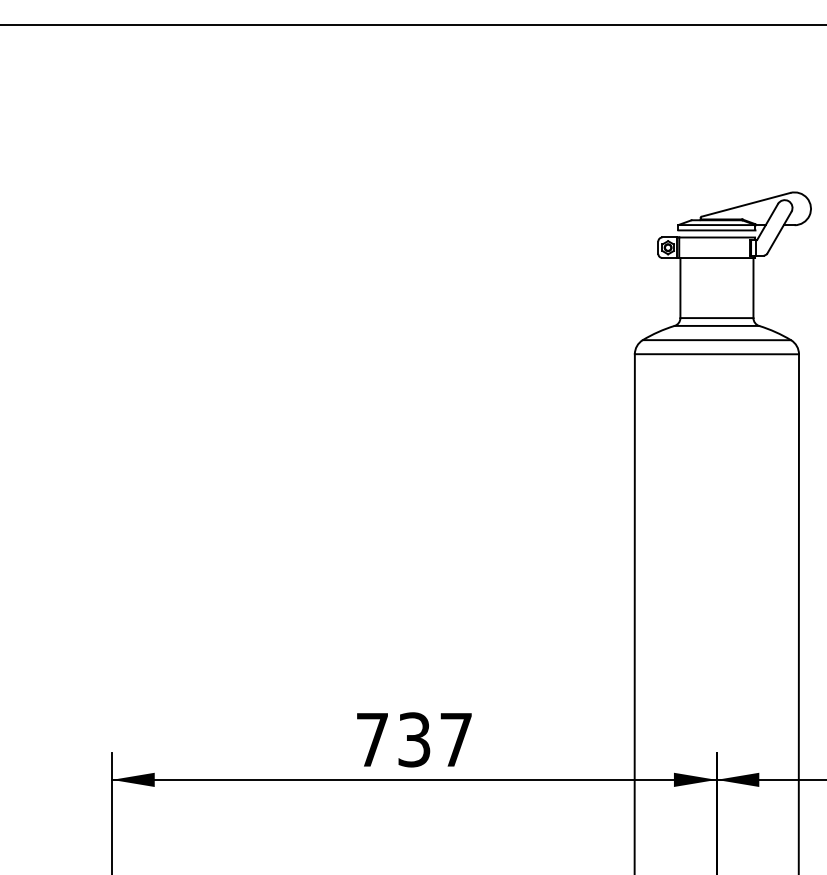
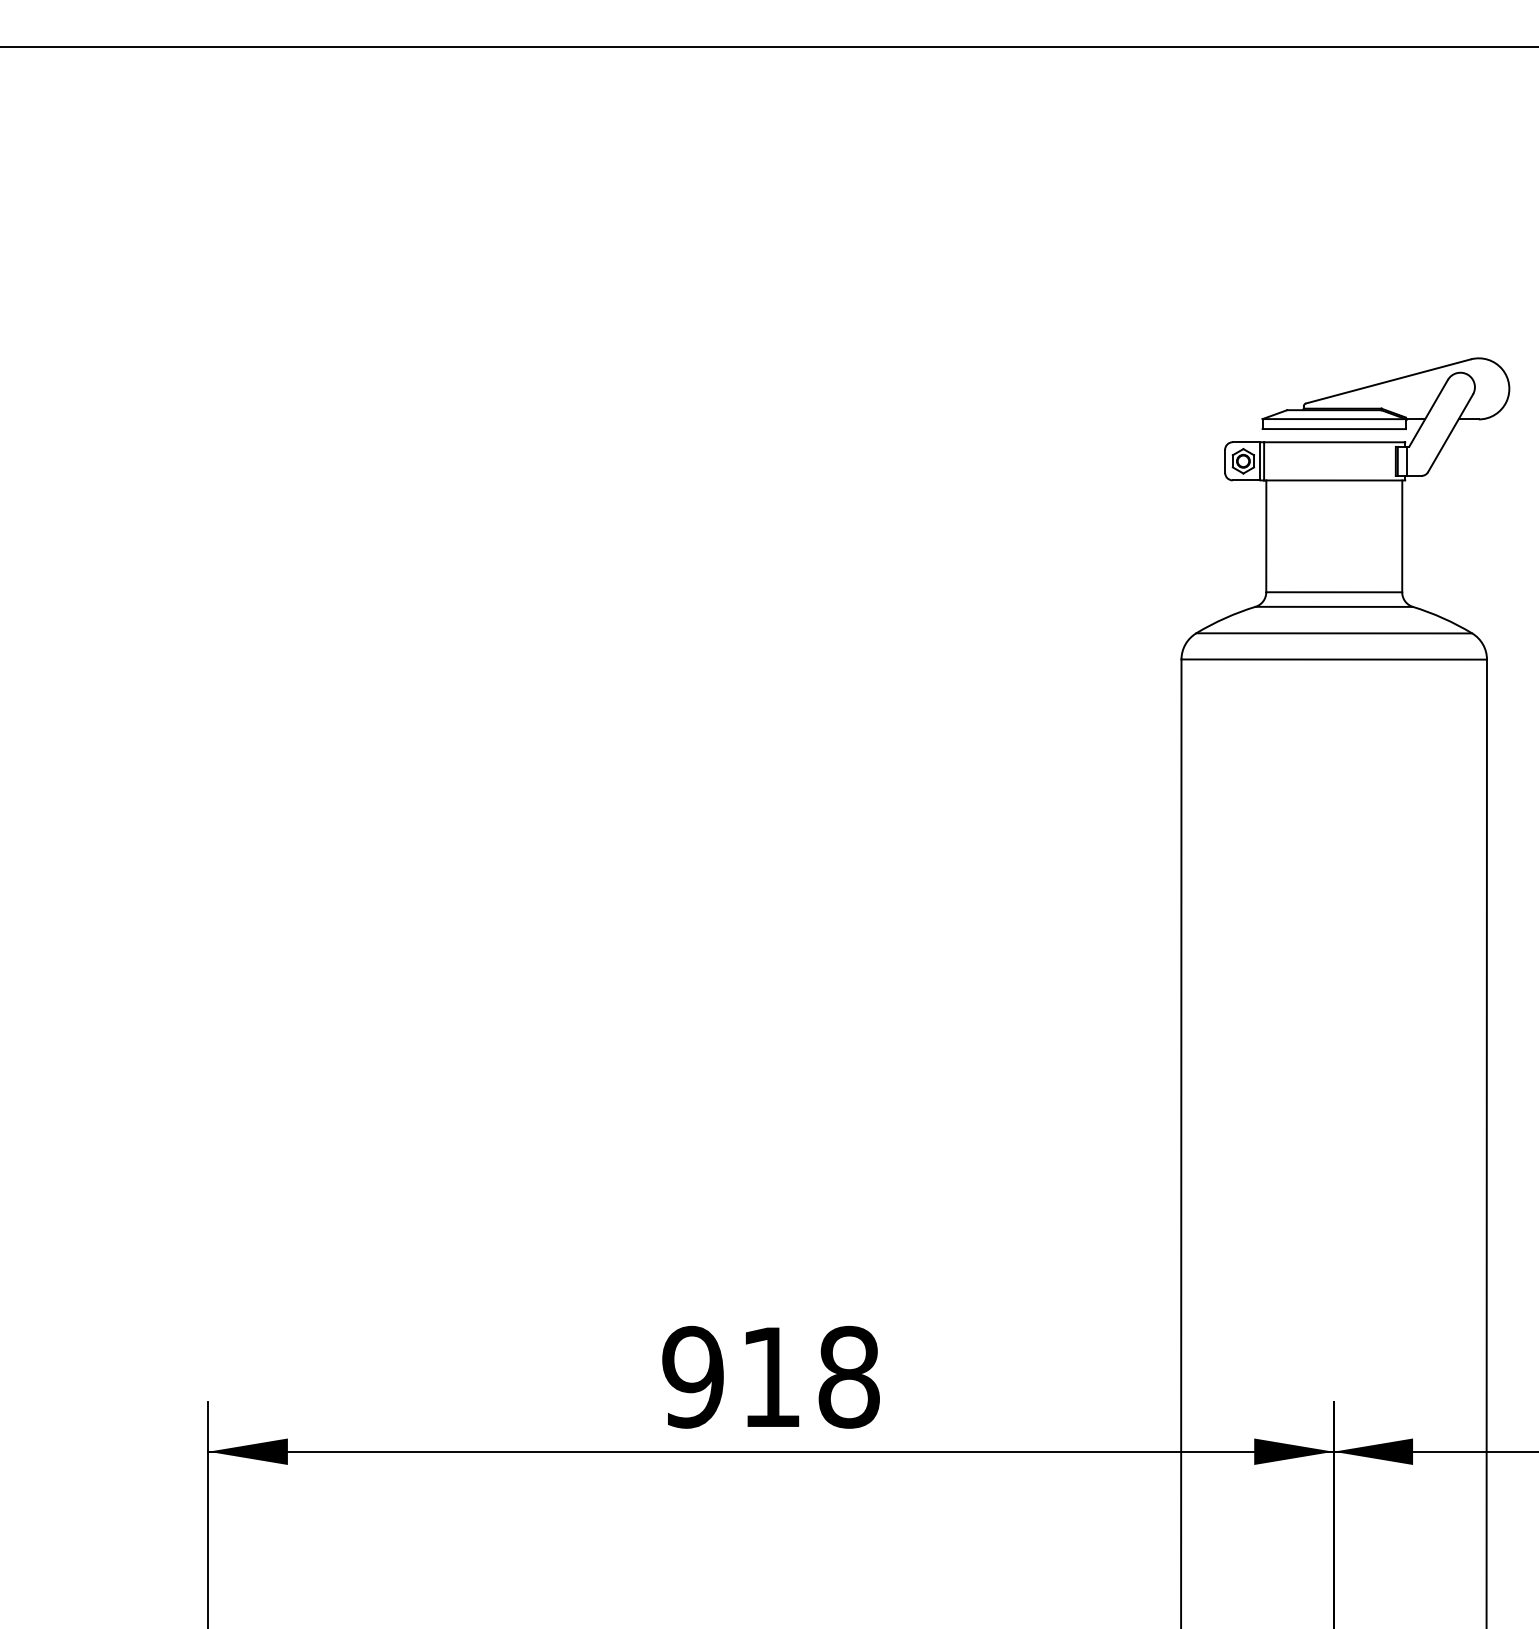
text: (413, 739) -> (769, 1376), 737 -> 918

